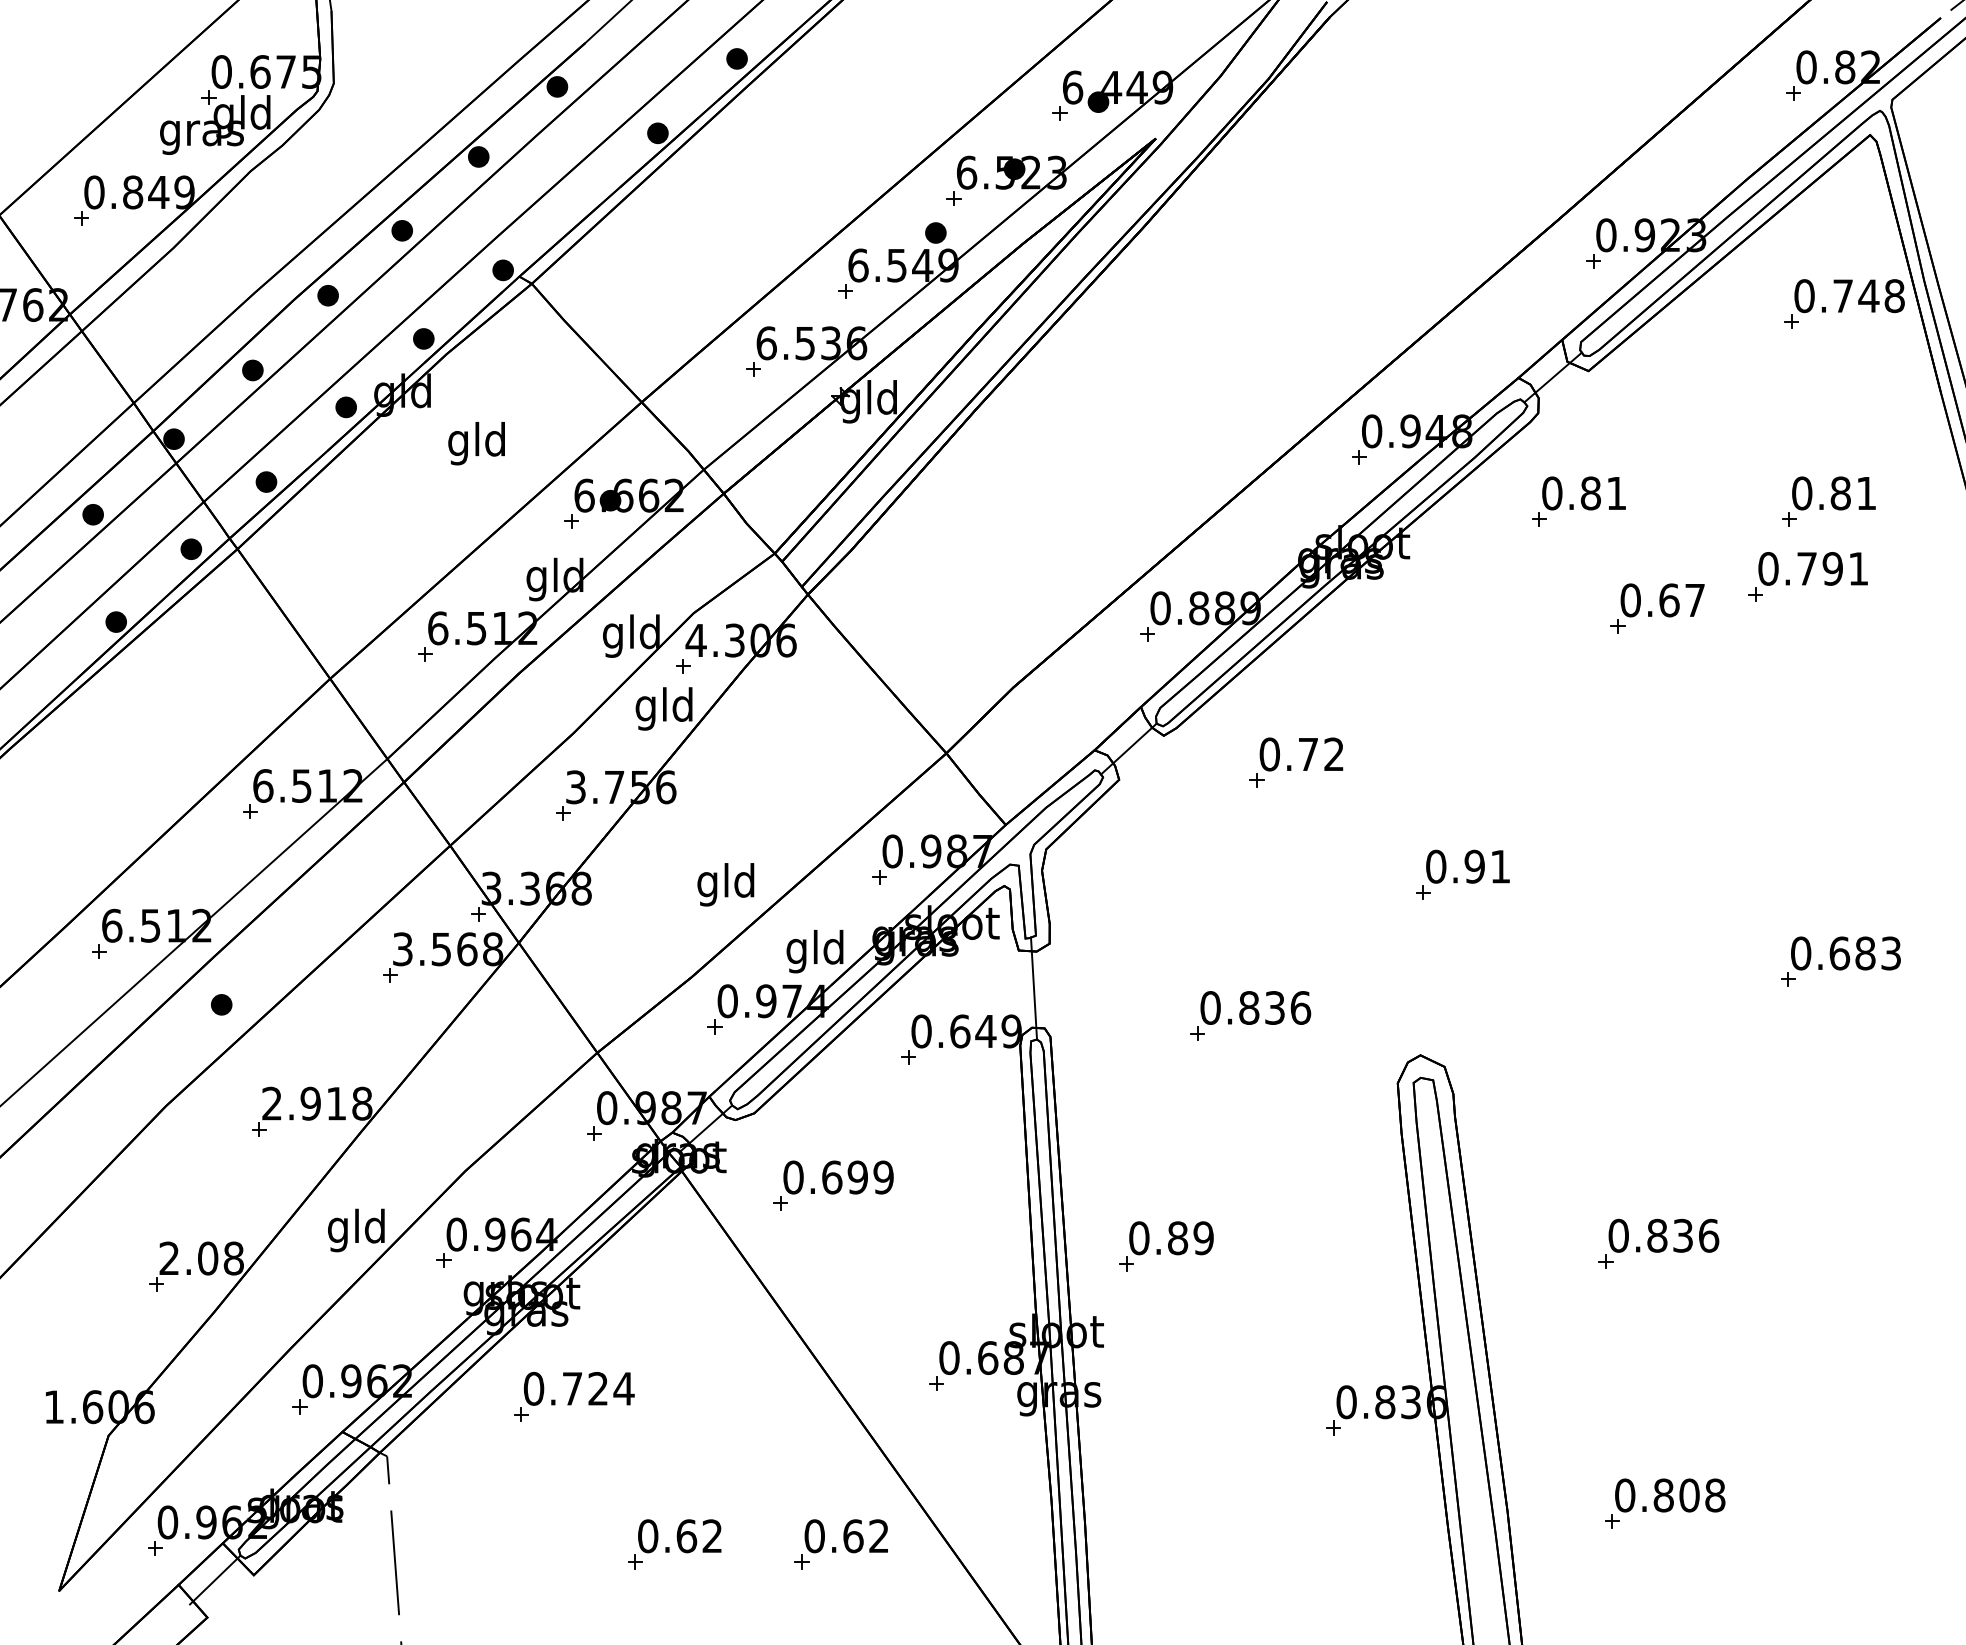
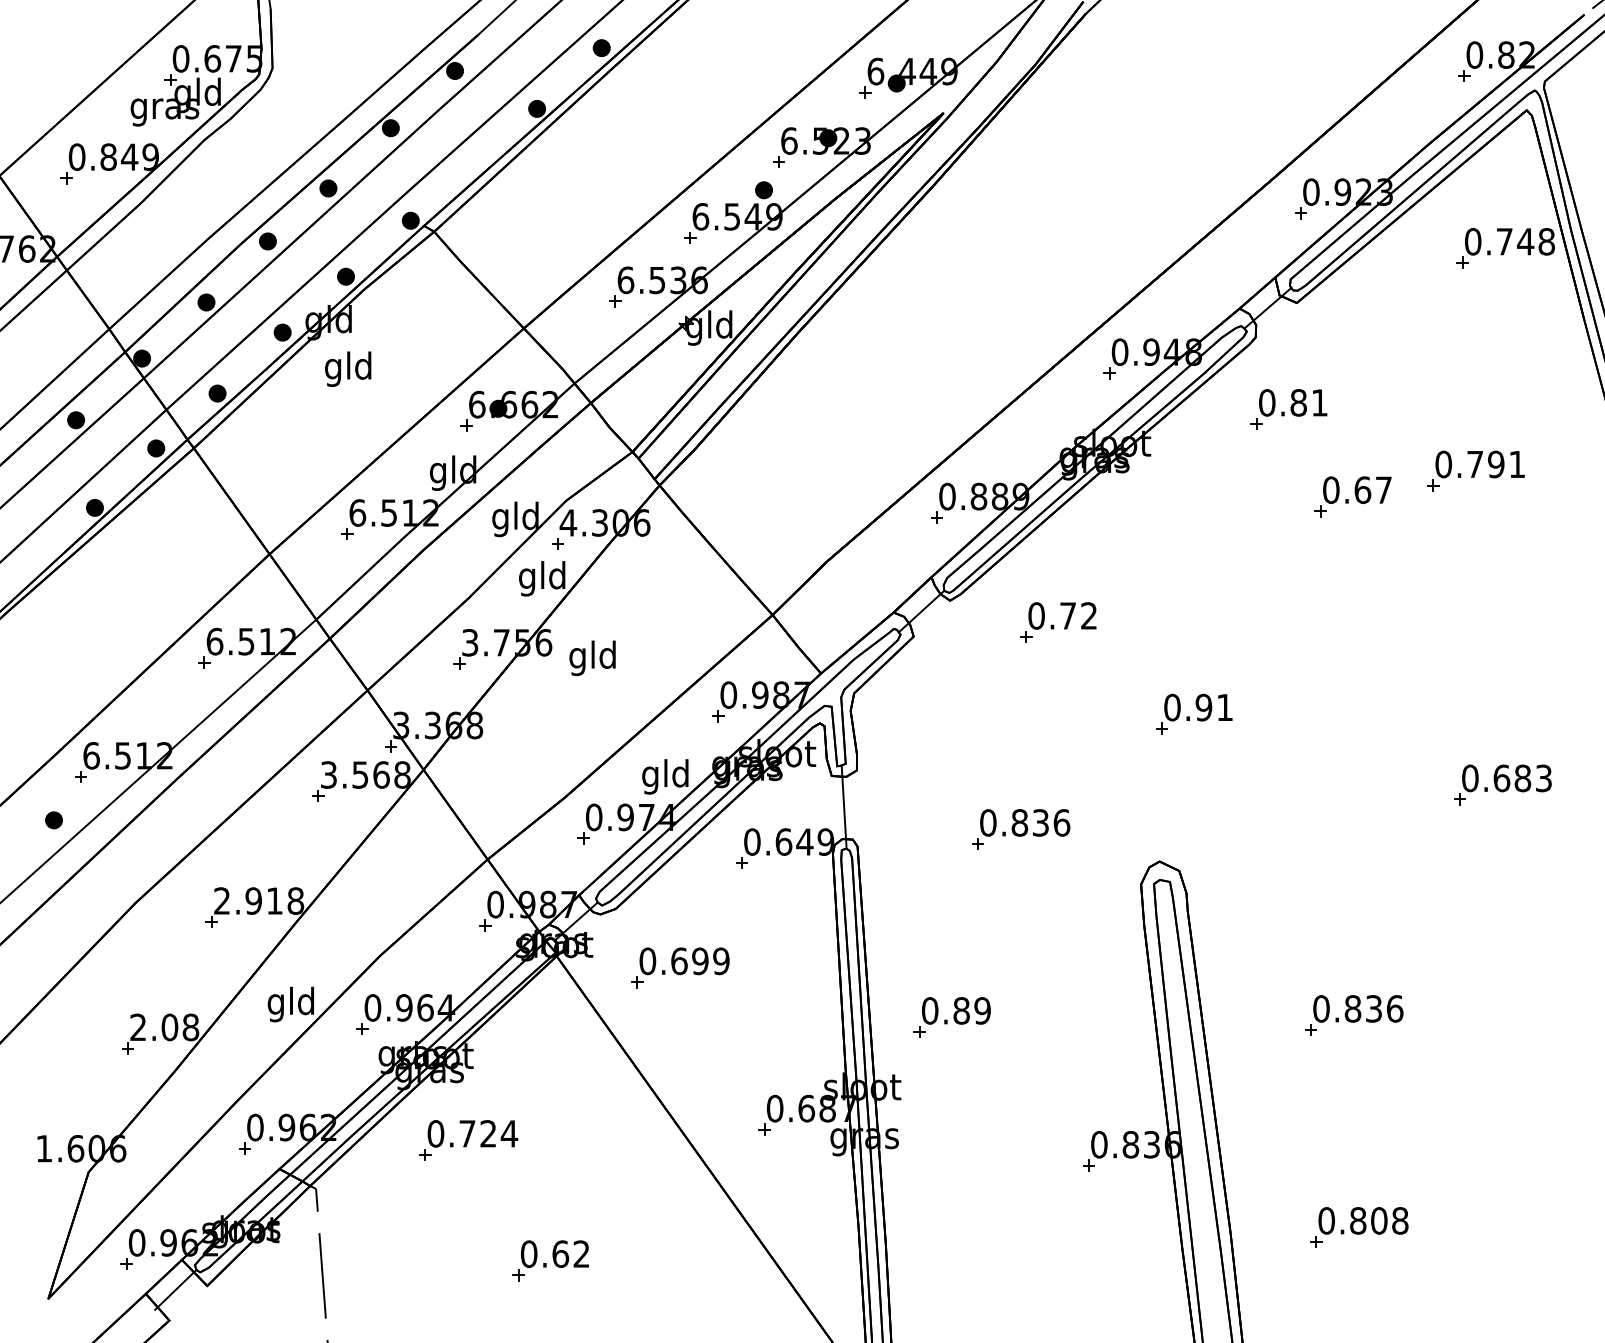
text: (477, 442) -> (348, 368), moved
part: (1828, 501) -> (1492, 409), removed
text: (725, 884) -> (592, 658), moved
part: (221, 1005) -> (53, 820), moved
part: (840, 1544) -> (686, 1260), removed

